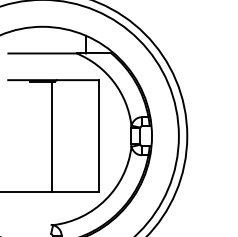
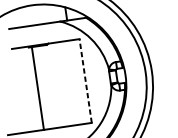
line: (98, 135) -> (85, 80), solid -> dashed
line: (51, 136) -> (37, 88), moved

